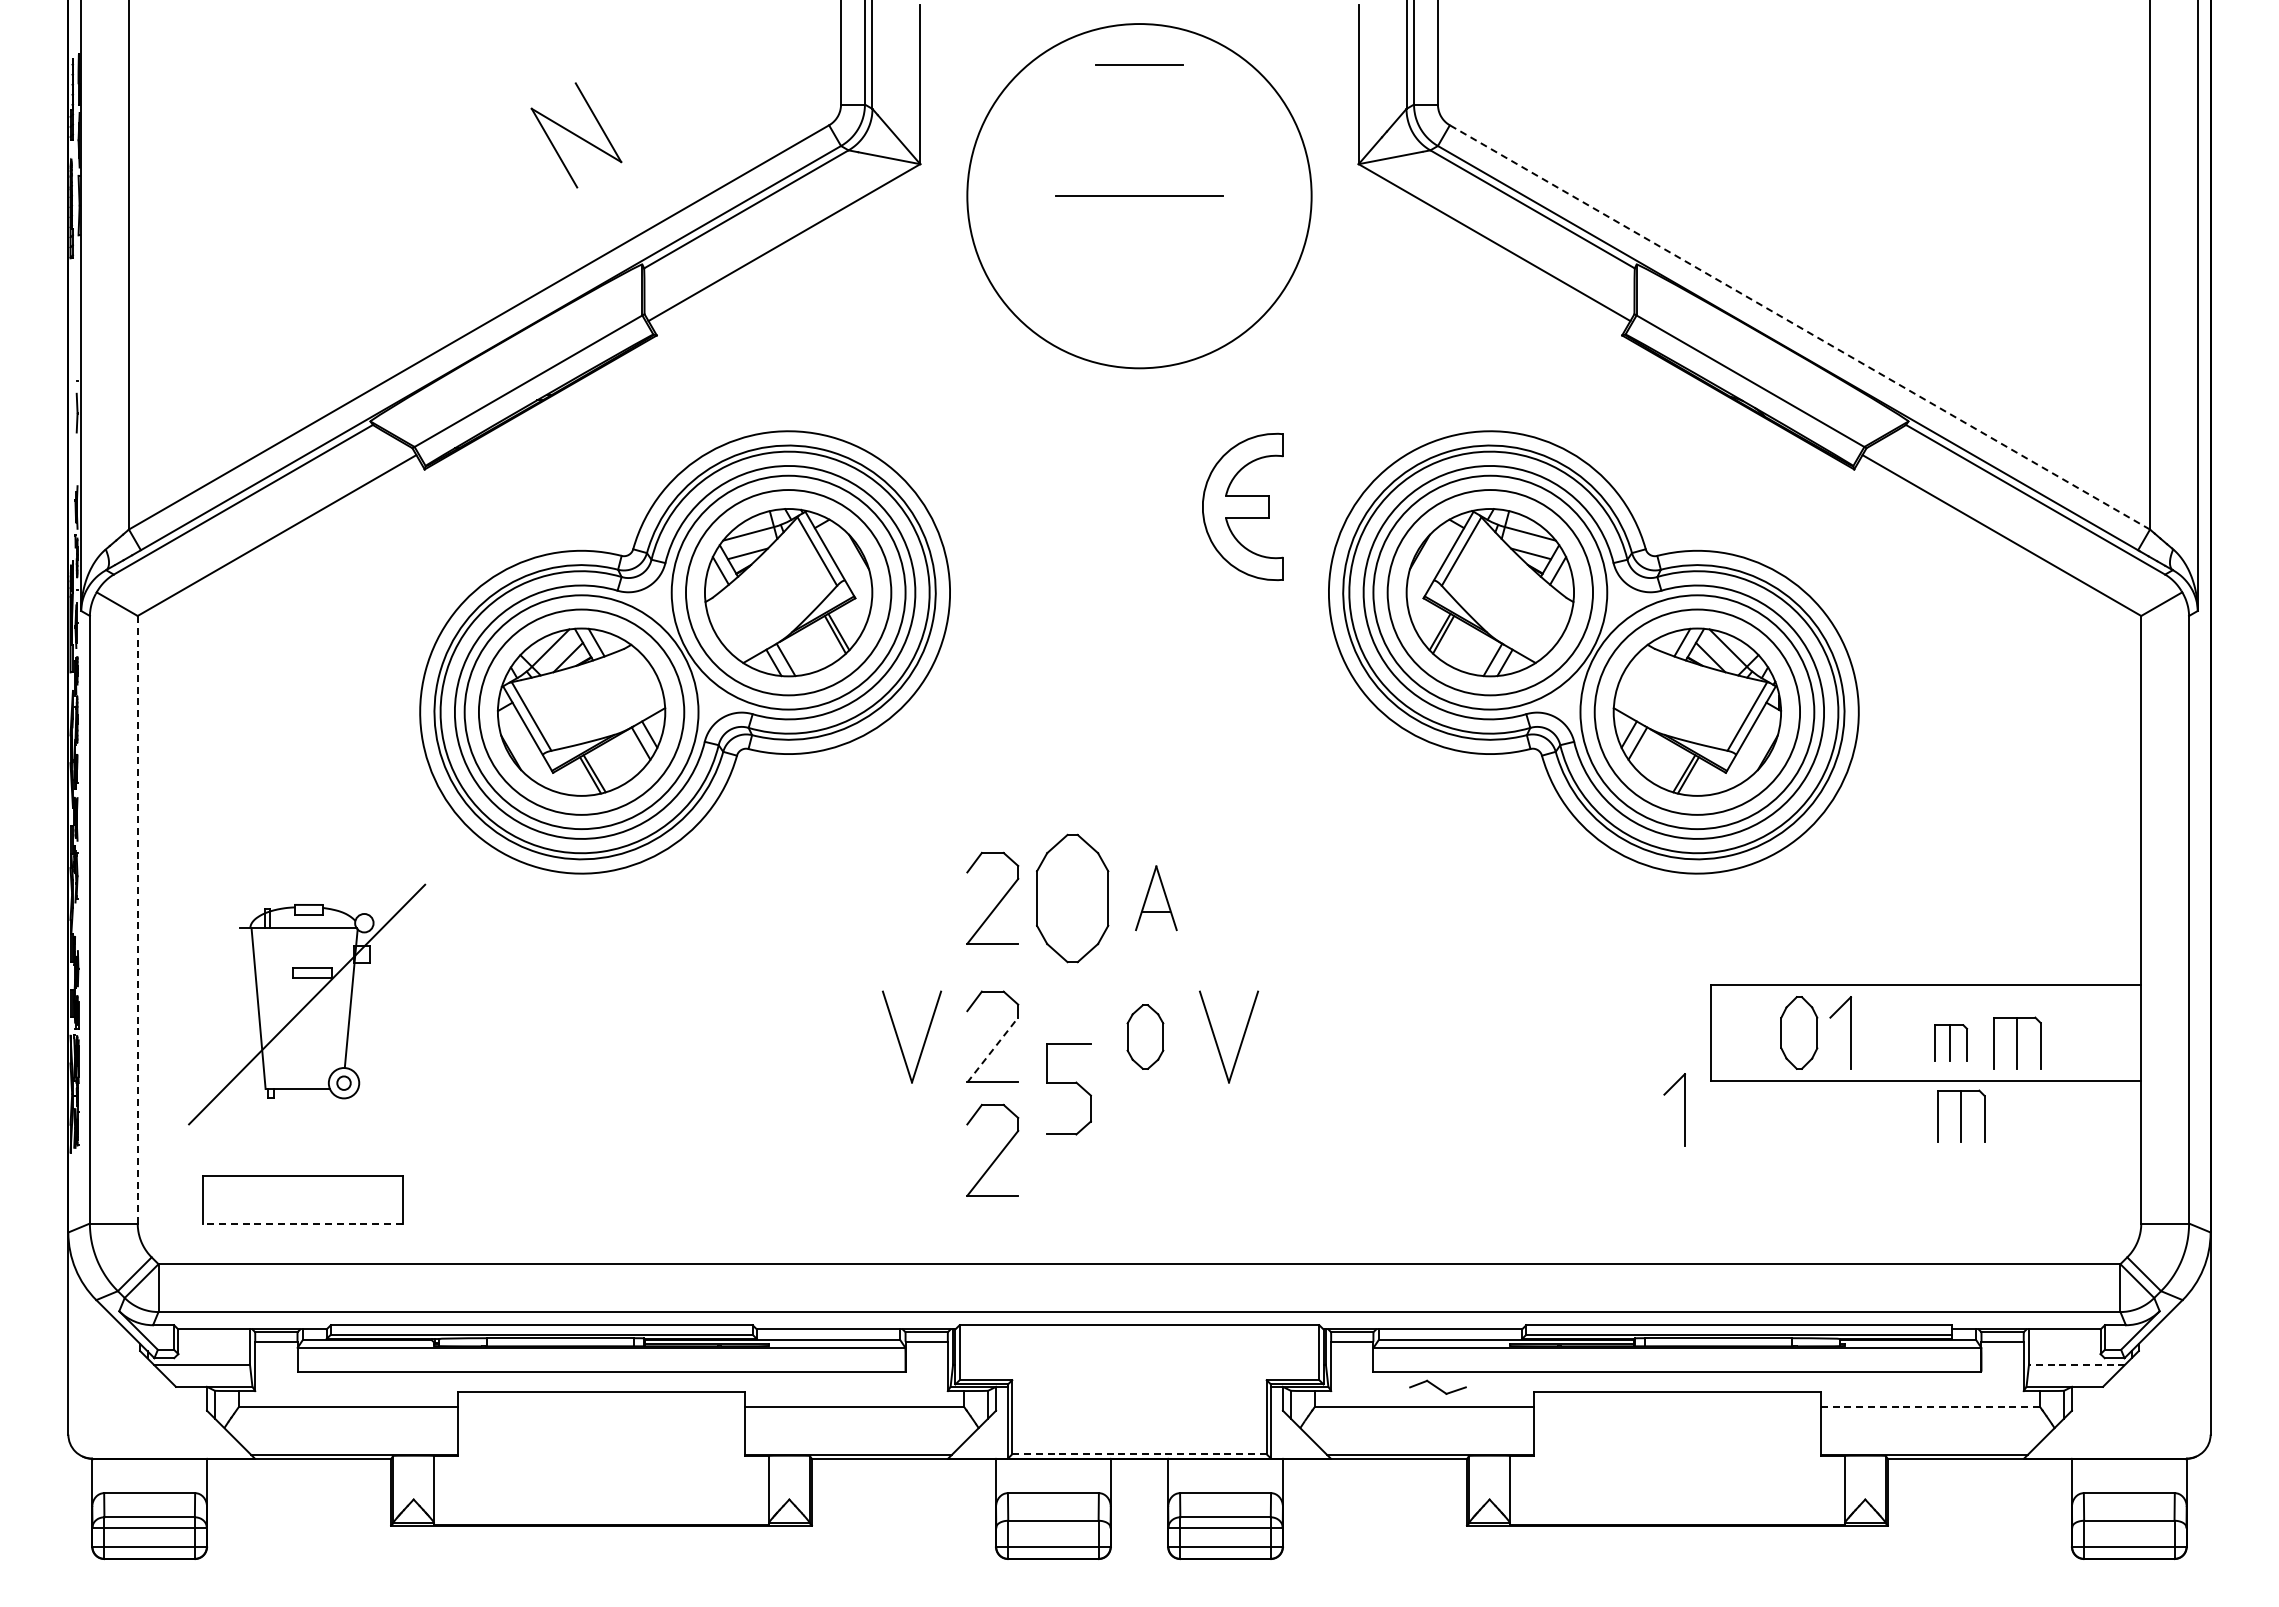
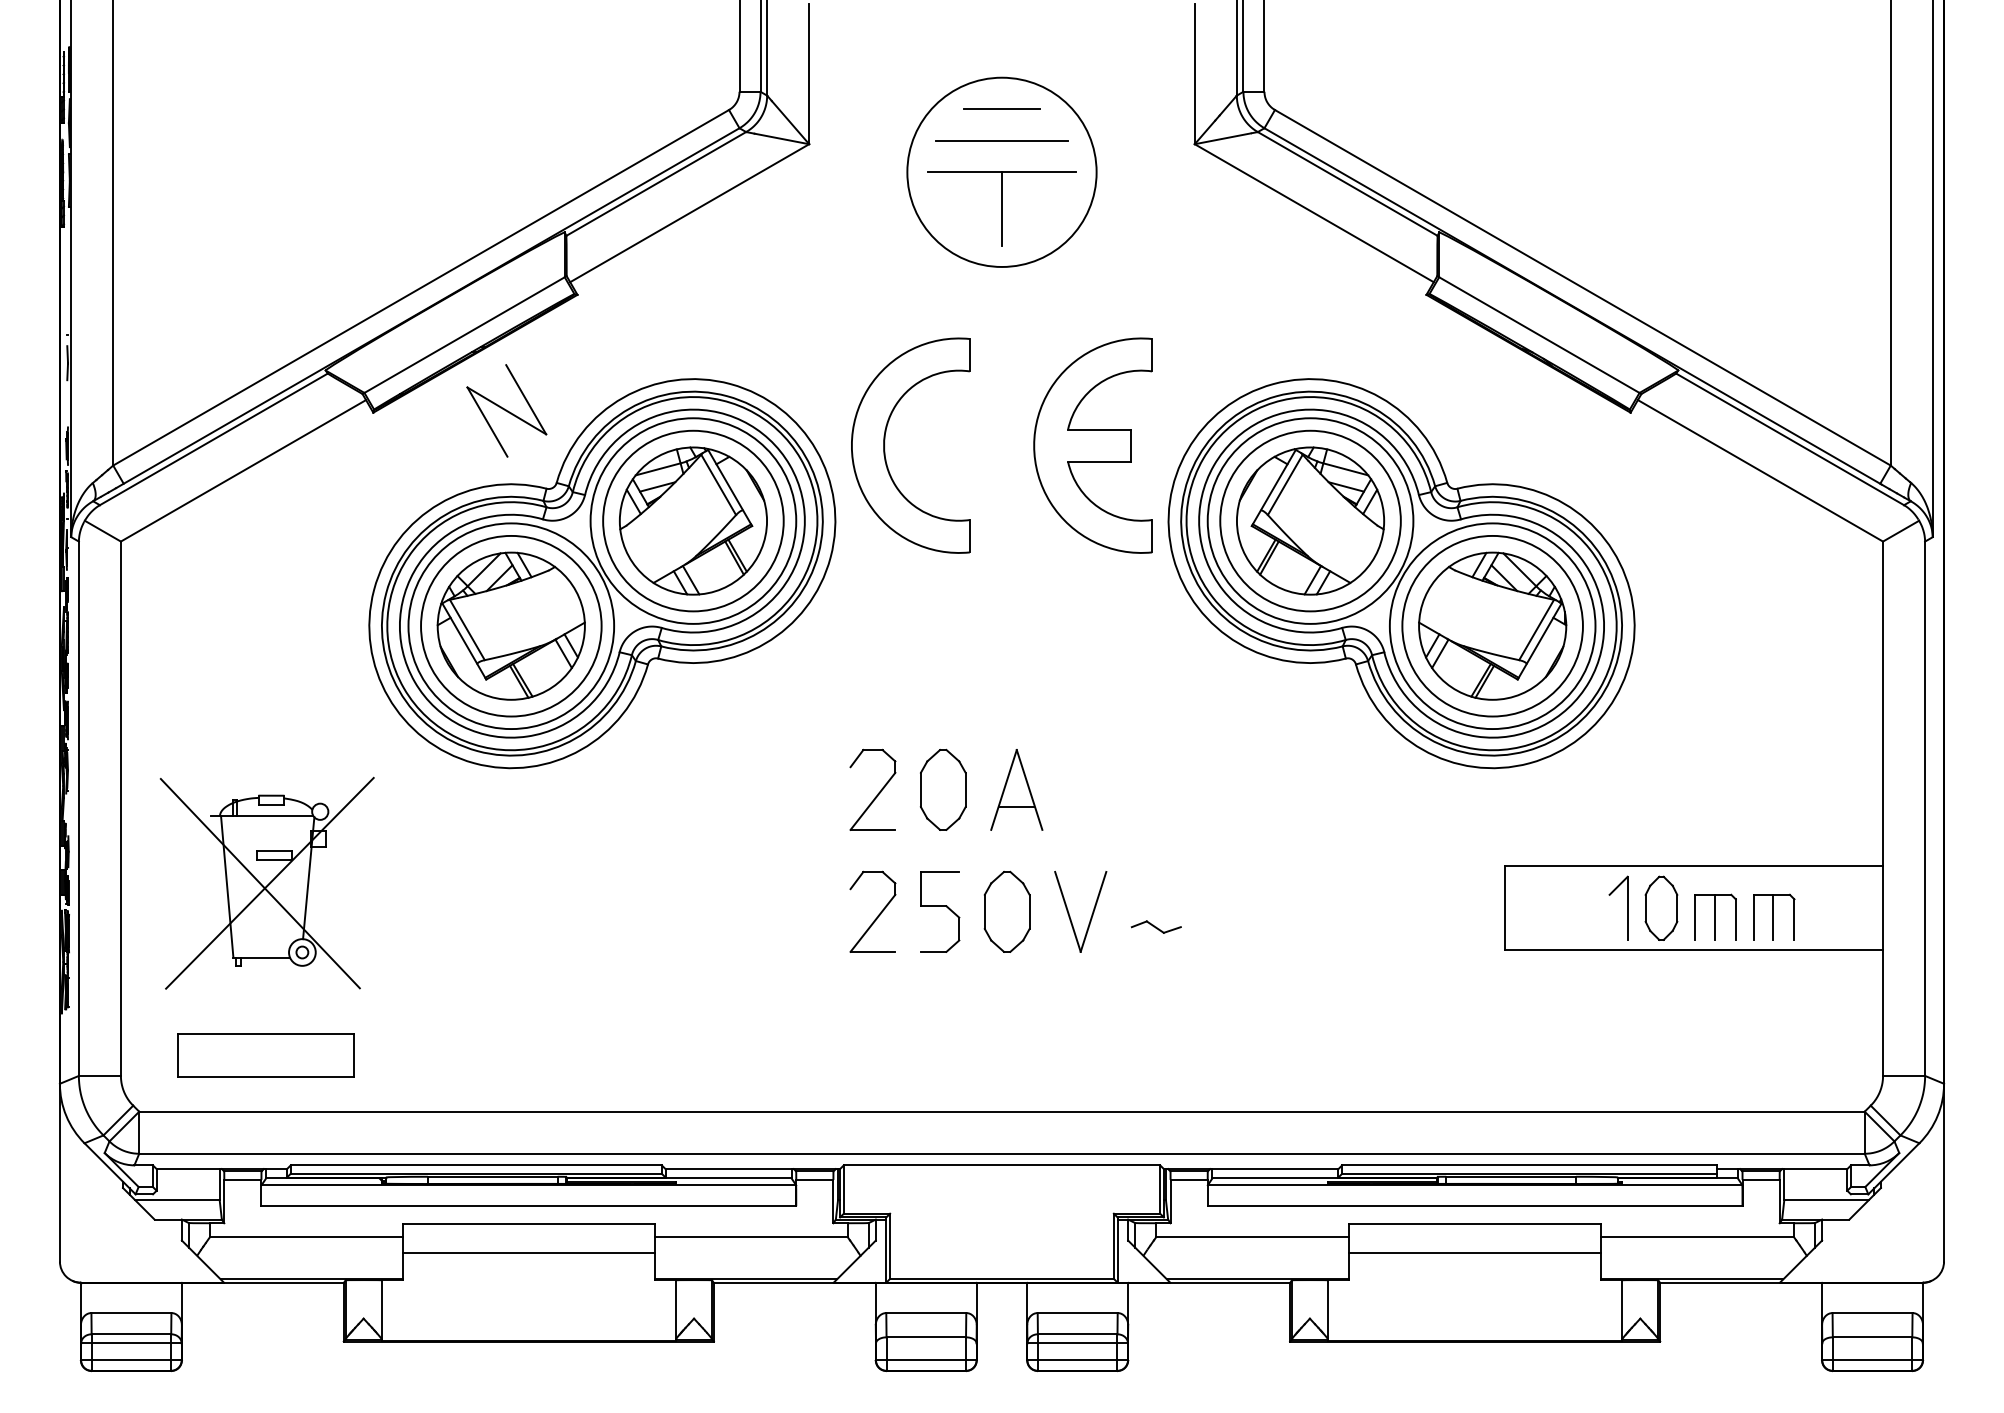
line: (1139, 64) -> (1002, 108), moved
part: (576, 135) -> (506, 410), moved
line: (1139, 160) -> (1002, 140), added
circle: (1139, 195) -> (1002, 171), size x0.62
line: (1139, 237) -> (1002, 208), added
line: (1799, 327) -> (1582, 287), dashed -> solid
part: (1006, 506) -> (885, 445), added
part: (1242, 506) -> (1092, 445), size x1.67
part: (1072, 897) -> (943, 789), size x0.71
part: (1156, 897) -> (1016, 789), size x1.43
line: (137, 919) -> (120, 808), dashed -> solid
line: (296, 1004) -> (260, 883), added
part: (1799, 1032) -> (1661, 907), moved
part: (1145, 1036) -> (1007, 911), size x1.43
part: (924, 1039) -> (812, 914), removed
part: (1950, 1042) -> (1715, 916), size x1.43
line: (993, 1049) -> (873, 922), dashed -> solid
part: (1068, 1089) -> (939, 912), moved
part: (1684, 1109) -> (1481, 975), removed
part: (1961, 1115) -> (1724, 980), removed
part: (998, 1154) -> (877, 1015), removed
line: (302, 1224) -> (265, 1076), dashed -> solid
line: (2076, 1364) -> (1826, 1199), dashed -> solid
part: (1437, 1386) -> (1155, 926), moved
line: (1930, 1407) -> (1697, 1237), dashed -> solid
line: (601, 1425) -> (528, 1253), added
line: (1677, 1425) -> (1475, 1253), added
line: (1140, 1454) -> (1002, 1279), dashed -> solid

